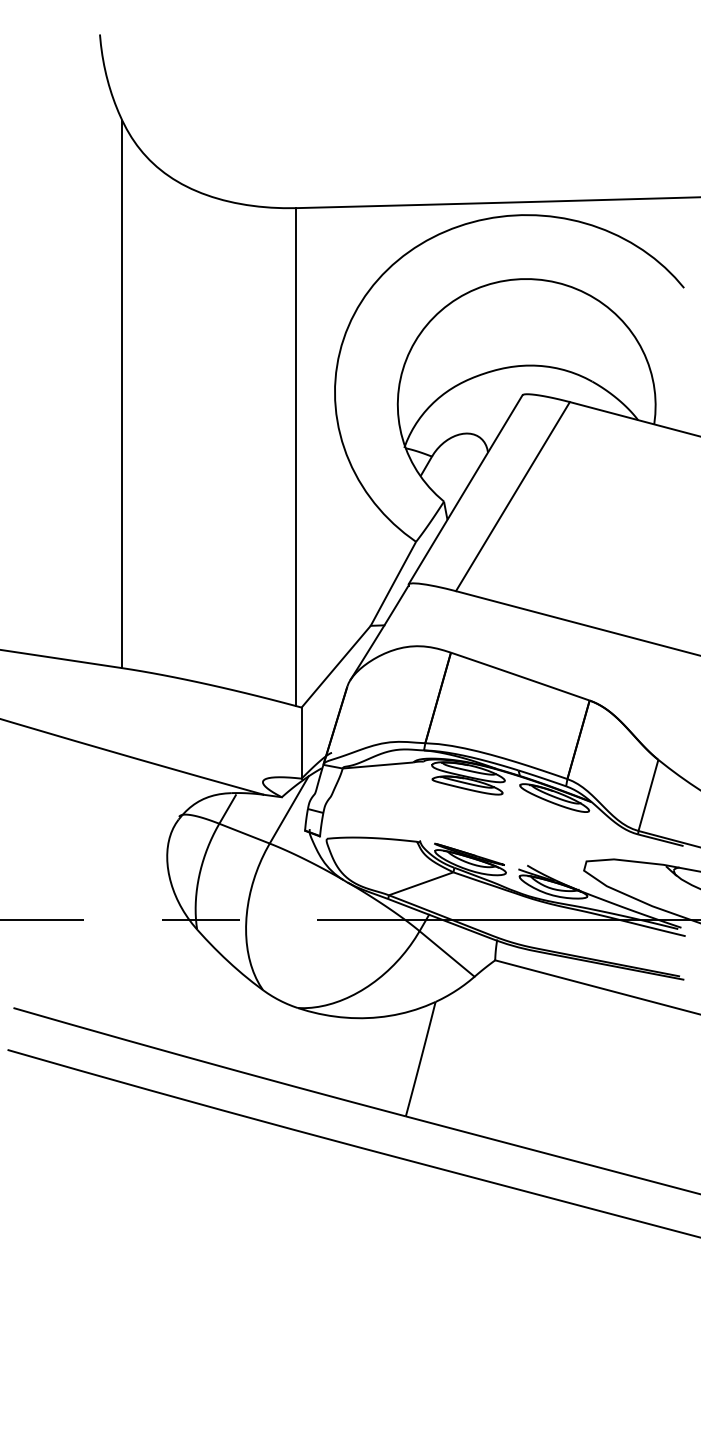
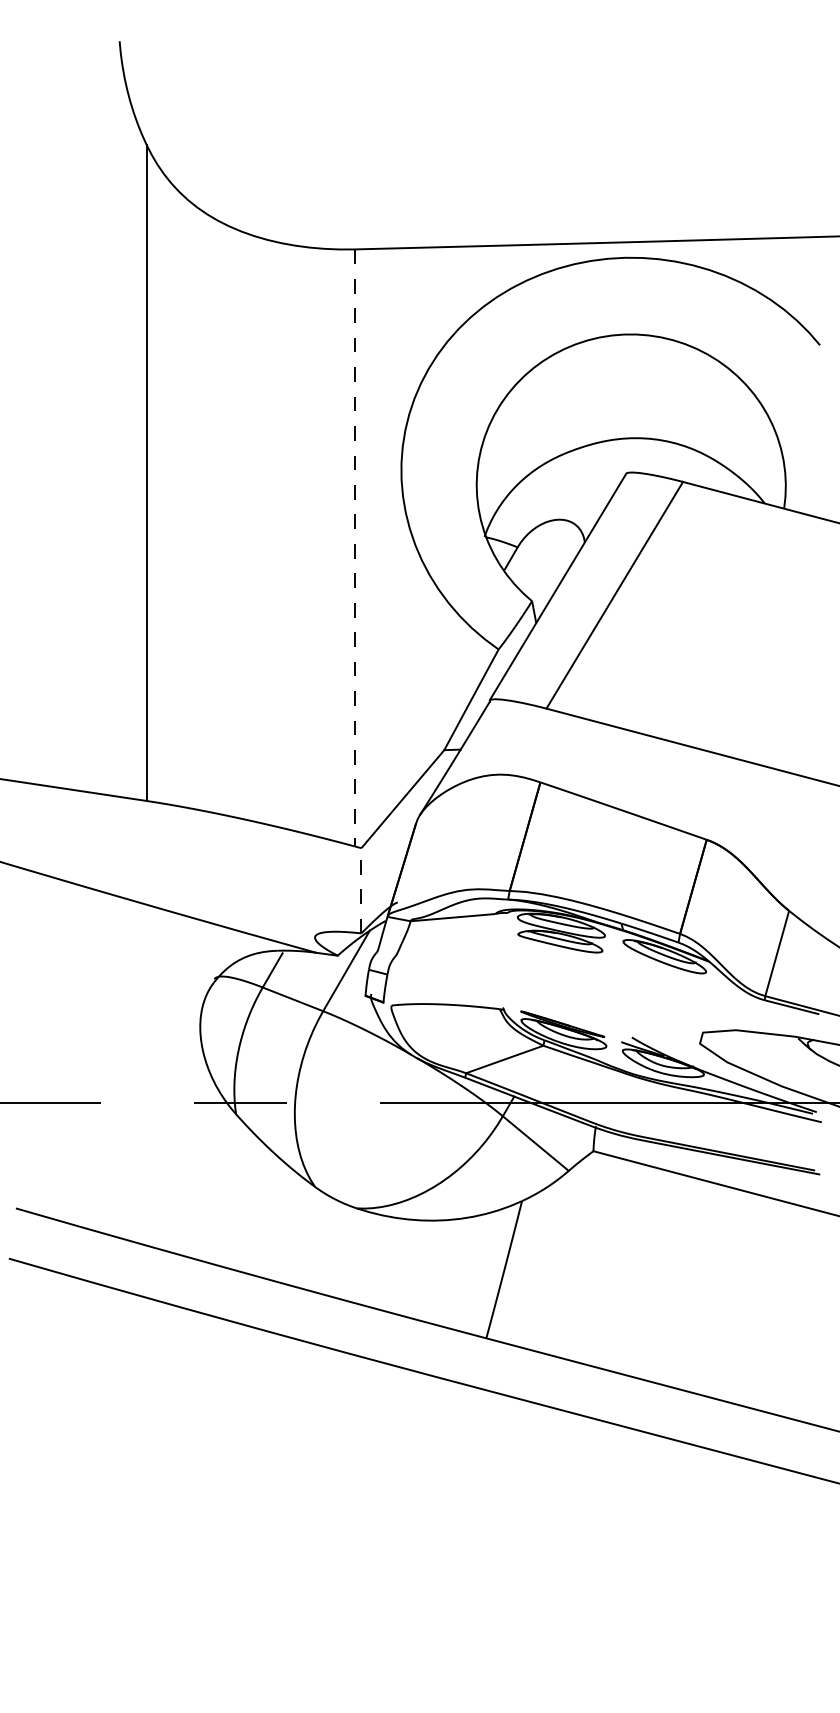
line: (295, 457) -> (354, 548), solid -> dashed
line: (301, 742) -> (361, 890), solid -> dashed

